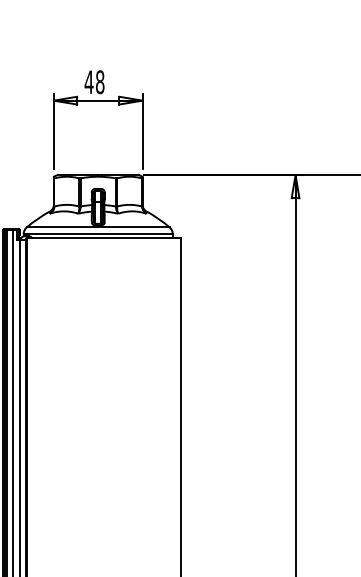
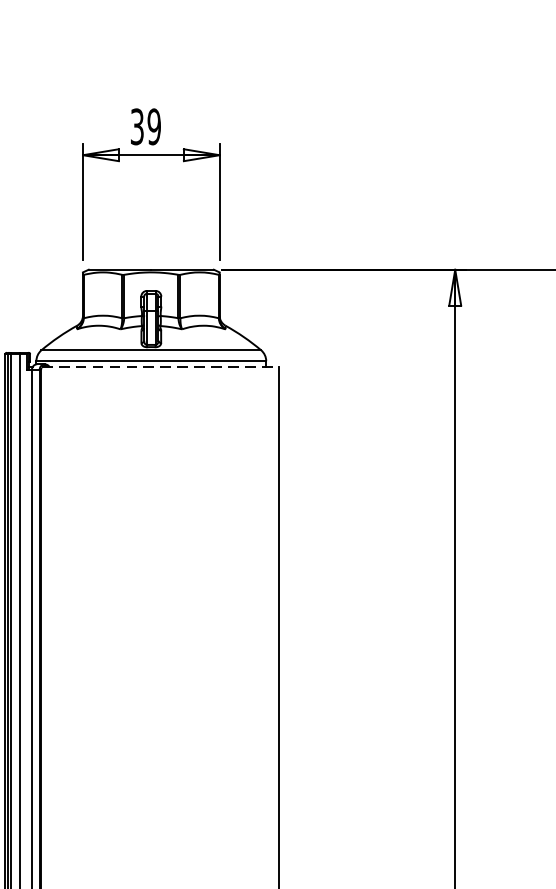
text: (94, 82) -> (145, 127), 48 -> 39
line: (104, 238) -> (160, 367), solid -> dashed

